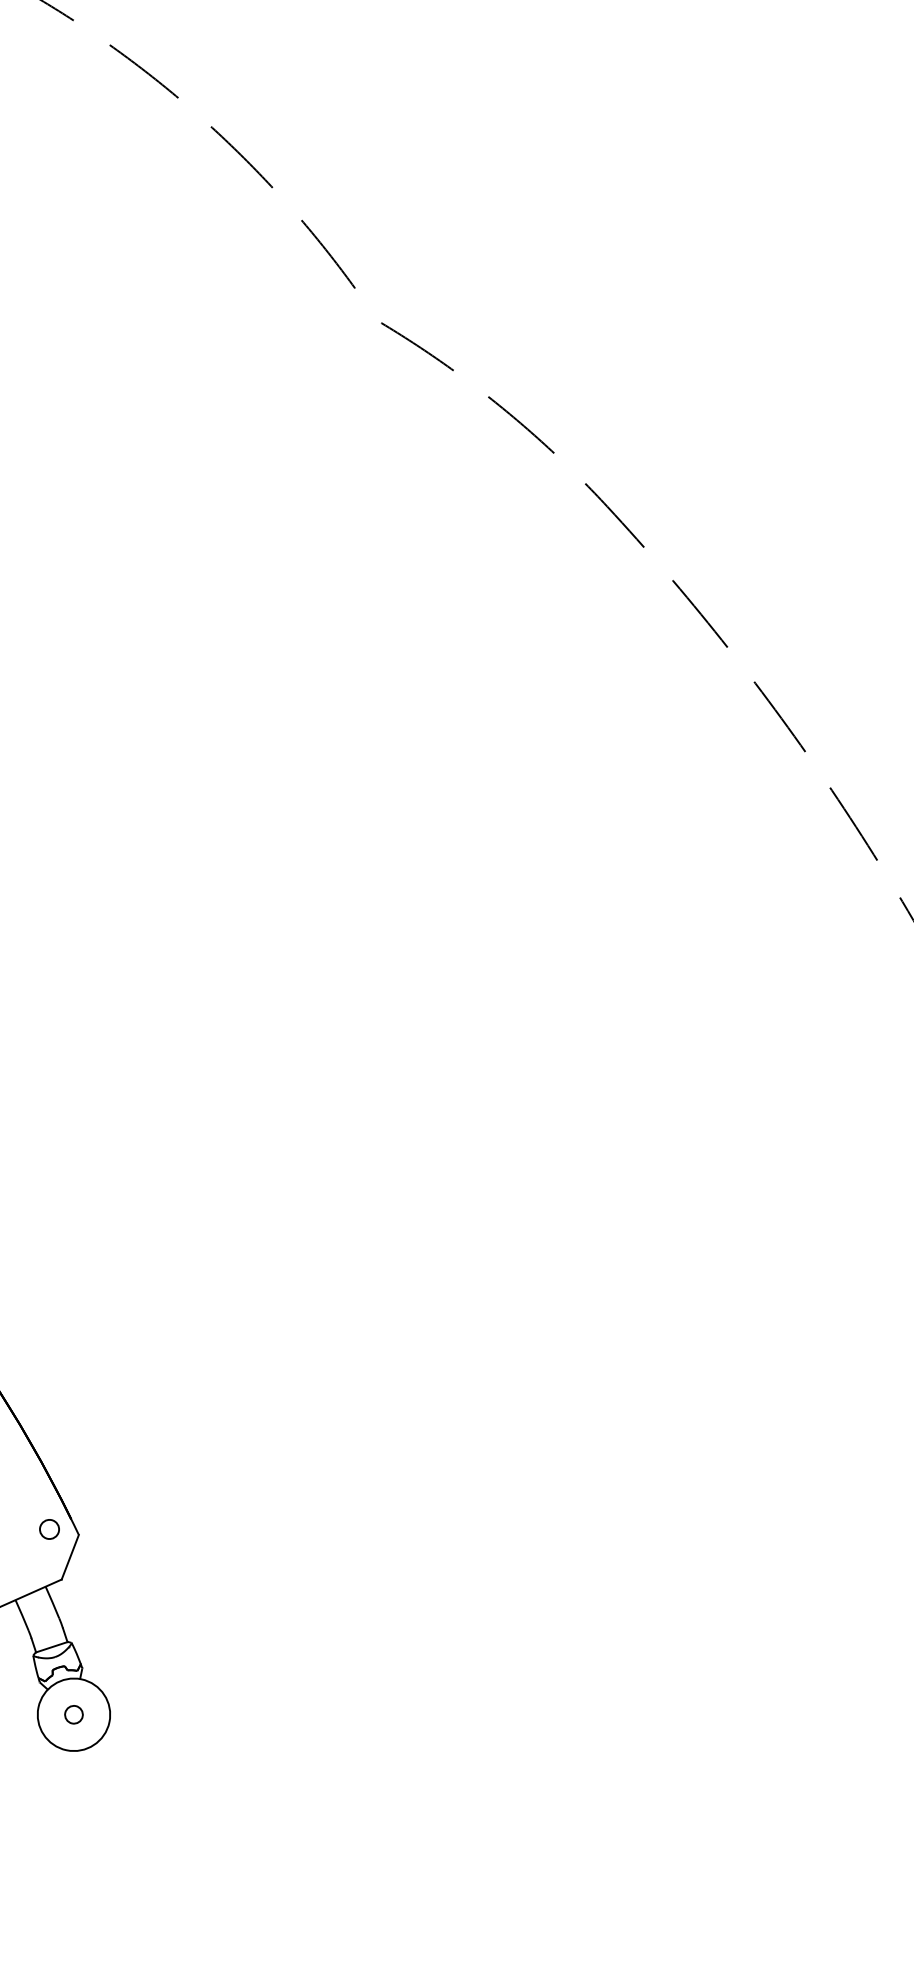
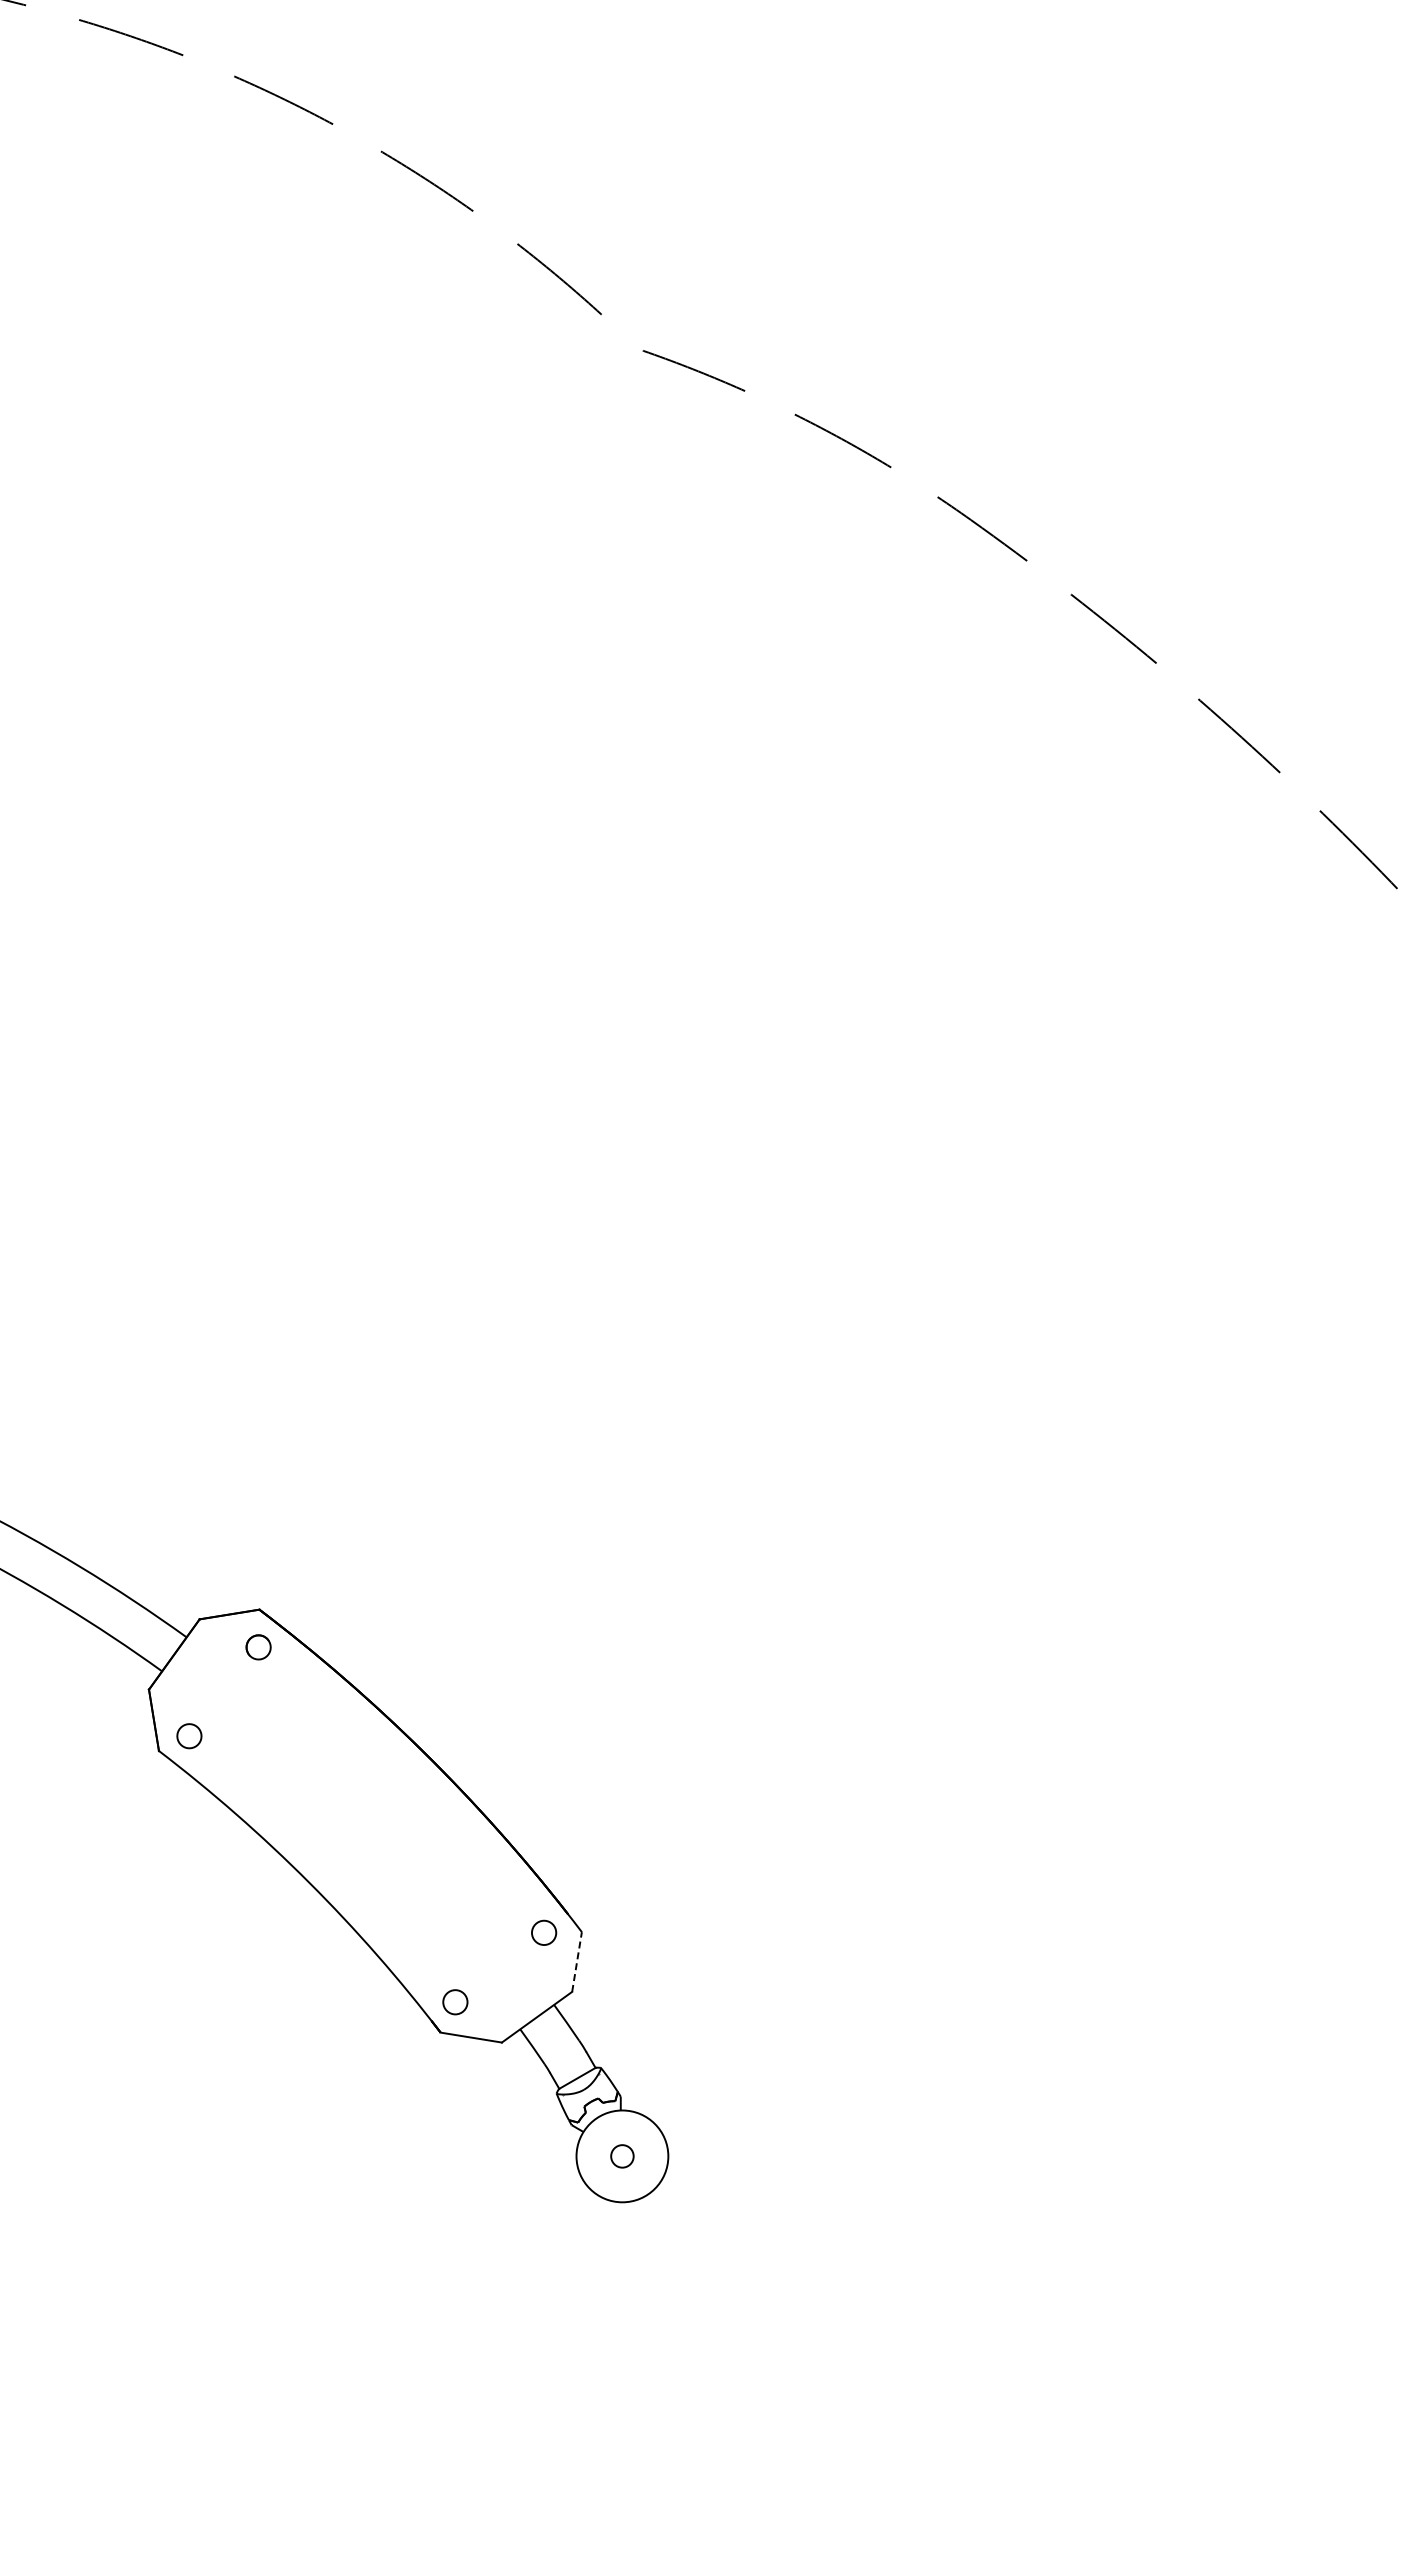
line: (70, 1556) -> (577, 1961), solid -> dashed

